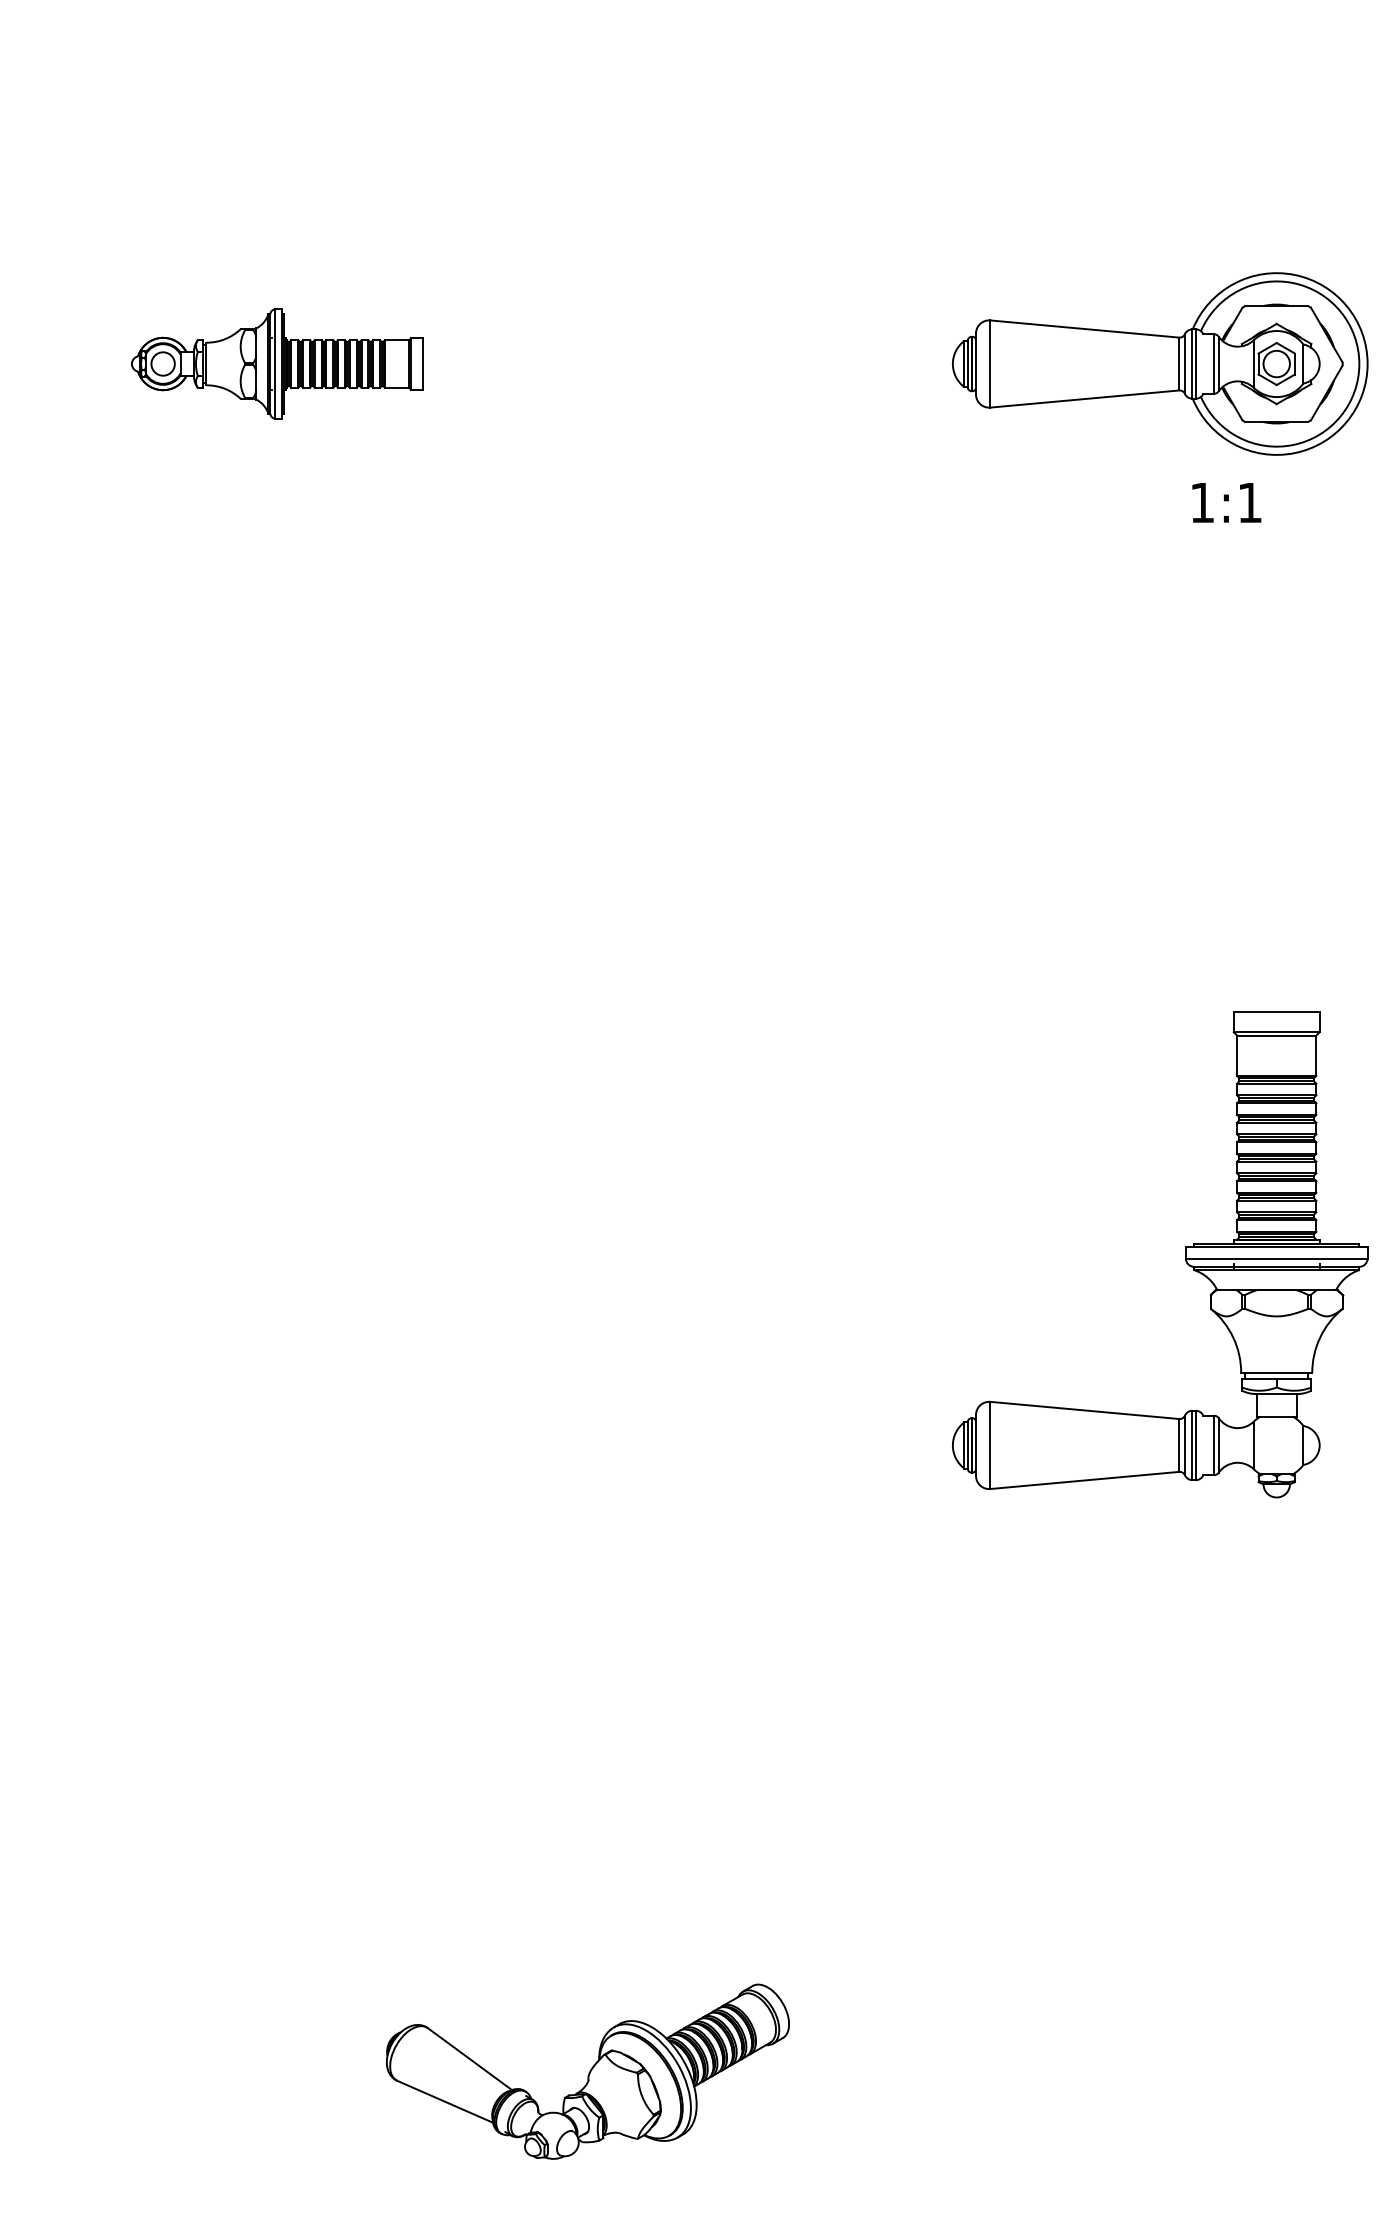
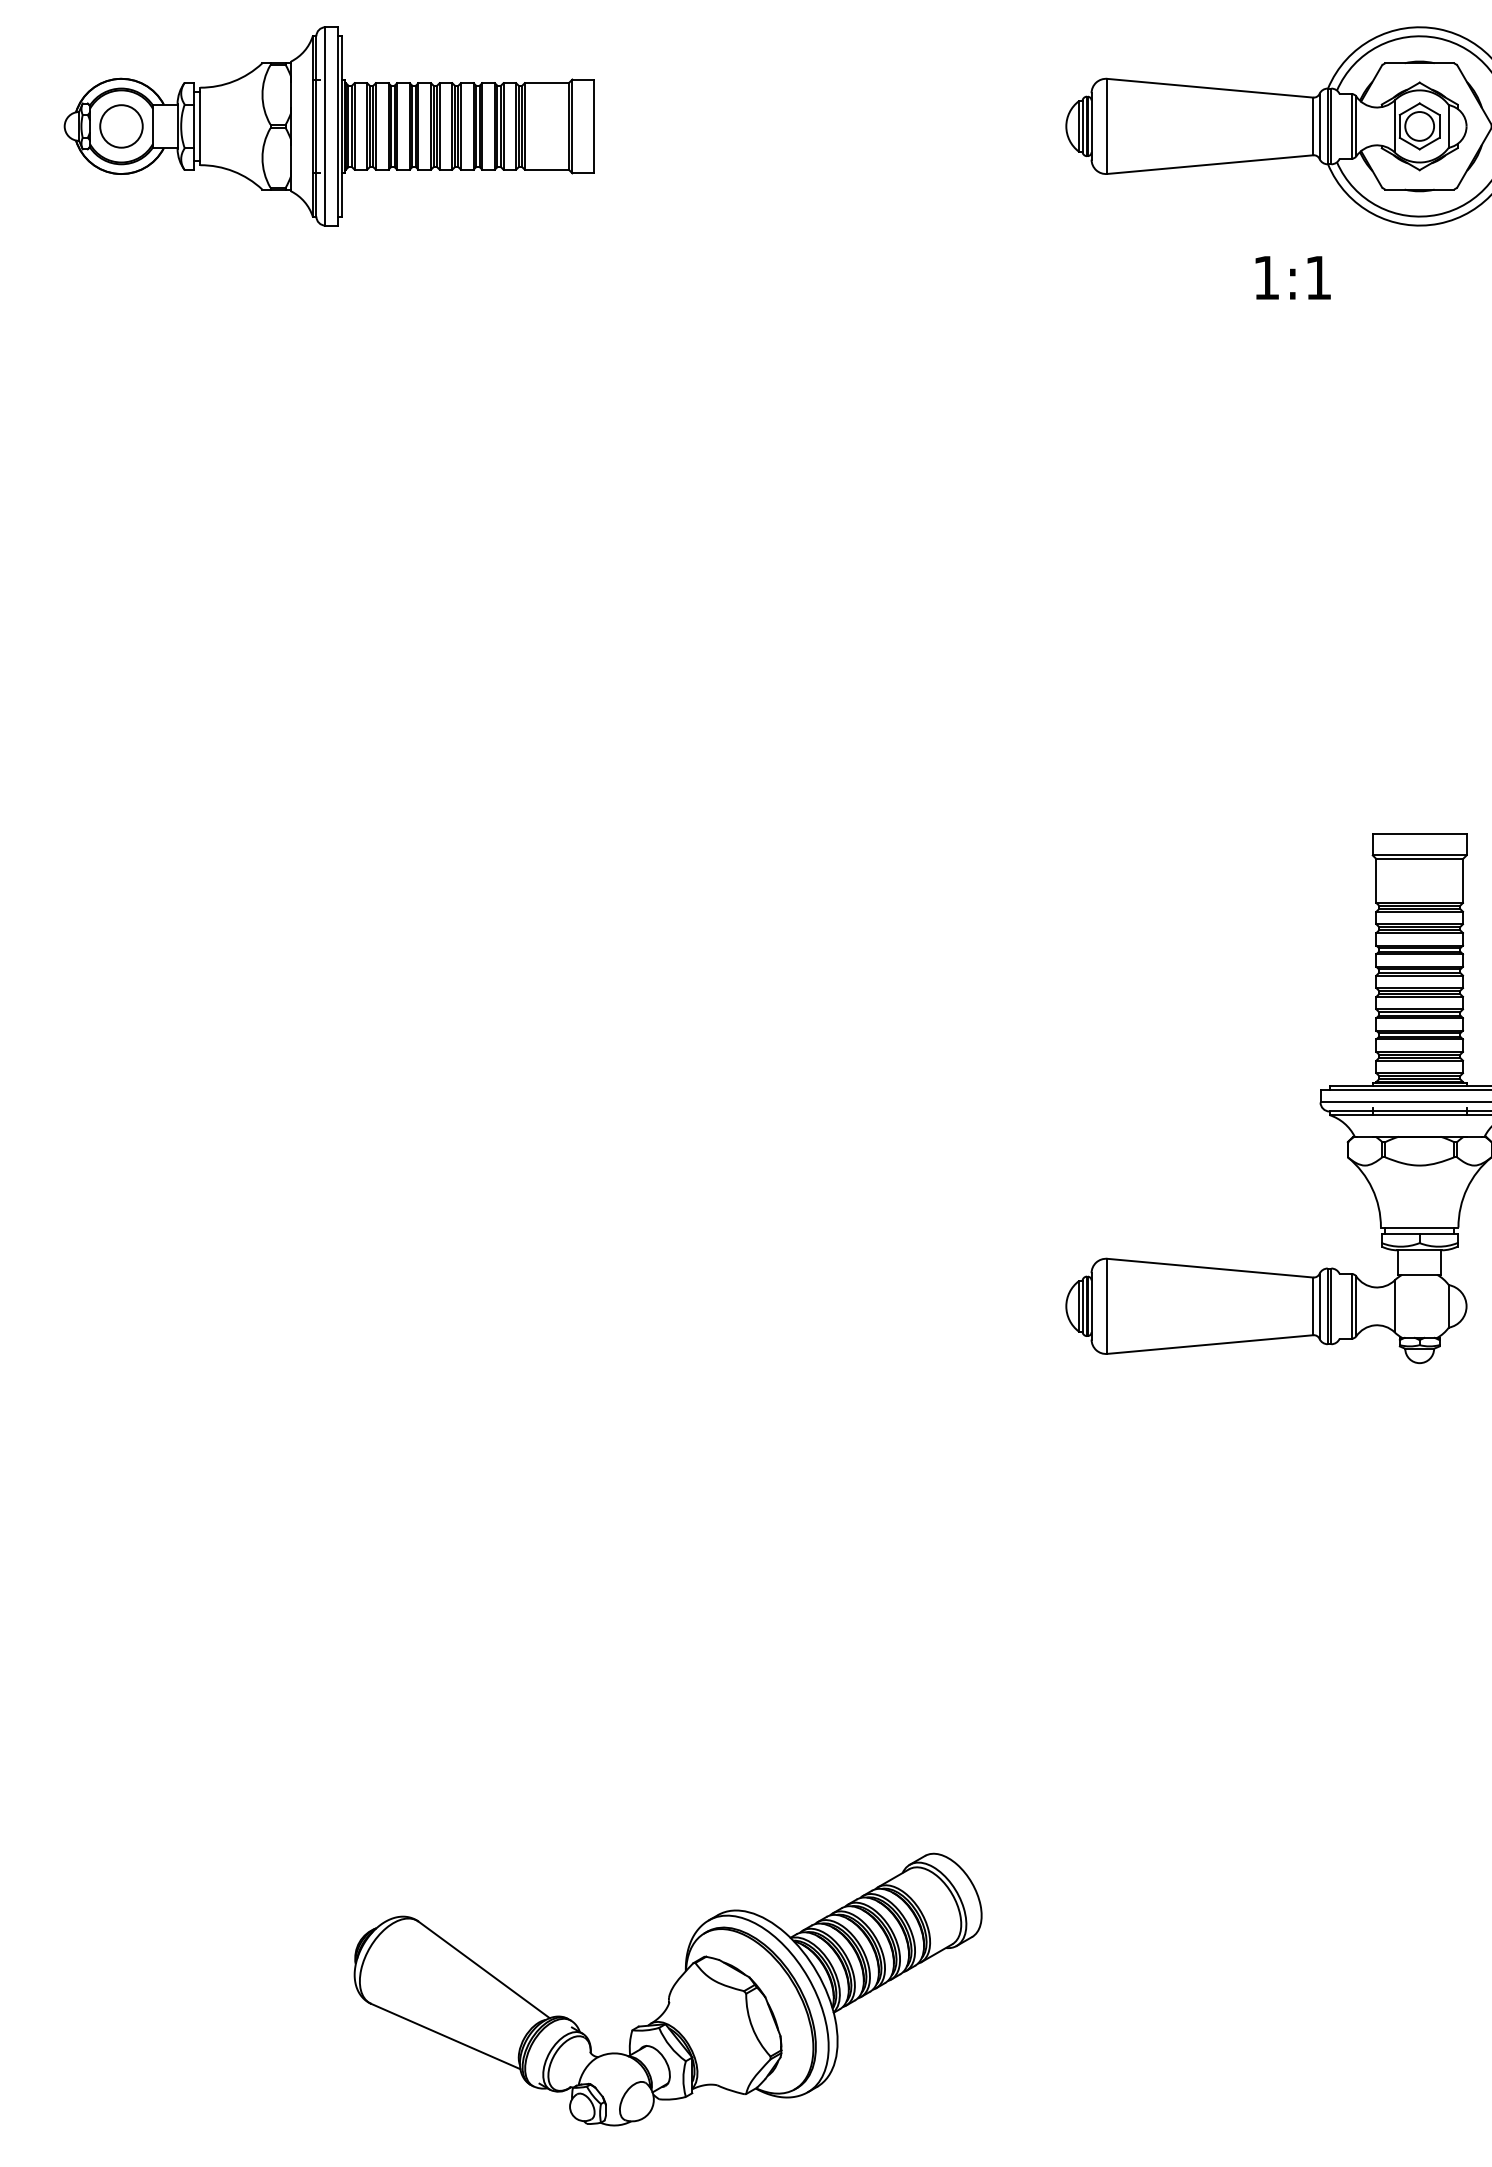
part: (277, 363) -> (329, 125), size x1.67
text: (1226, 502) -> (1292, 277), moved
part: (587, 2071) -> (667, 1989), size x1.43

